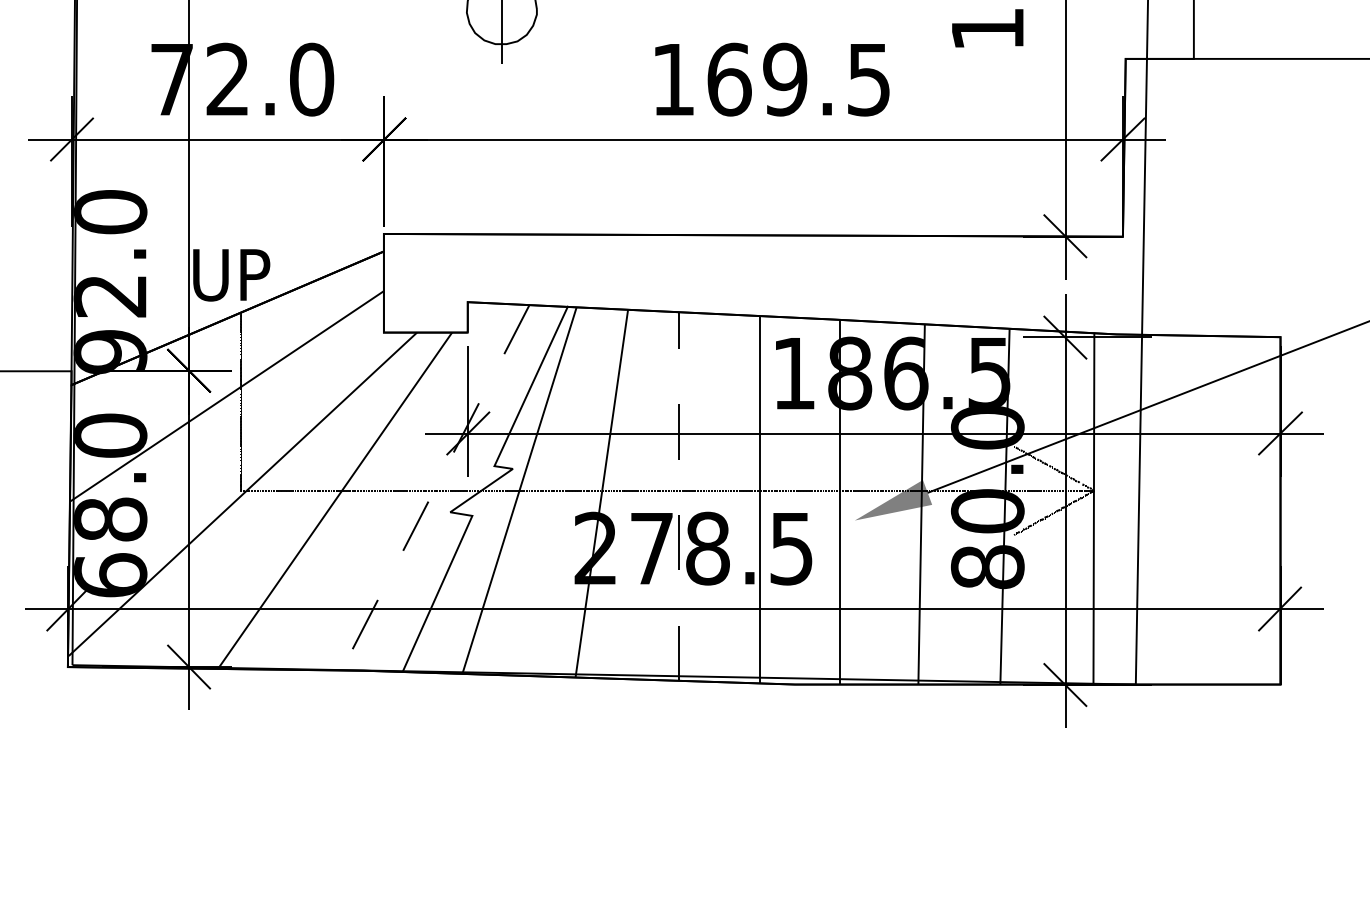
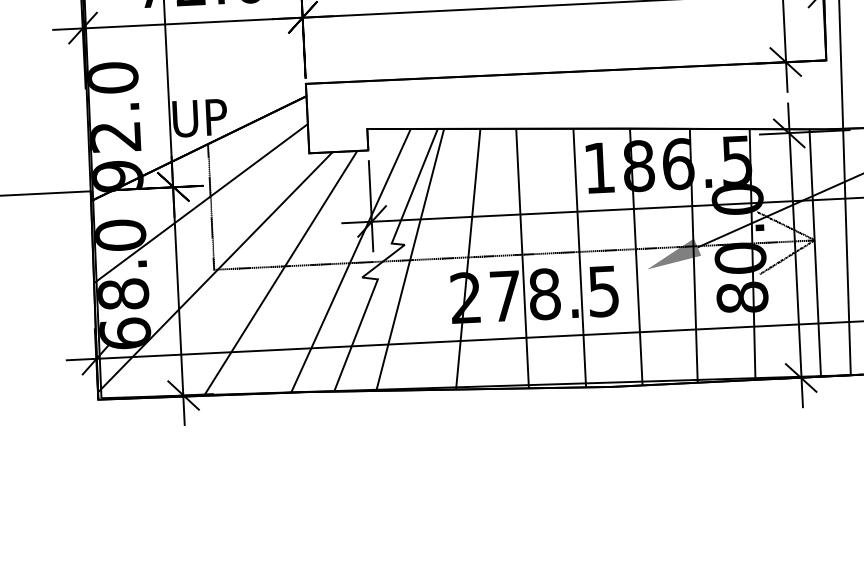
line: (435, 487) -> (350, 260), dashed -> solid
line: (678, 496) -> (522, 258), dashed -> solid

